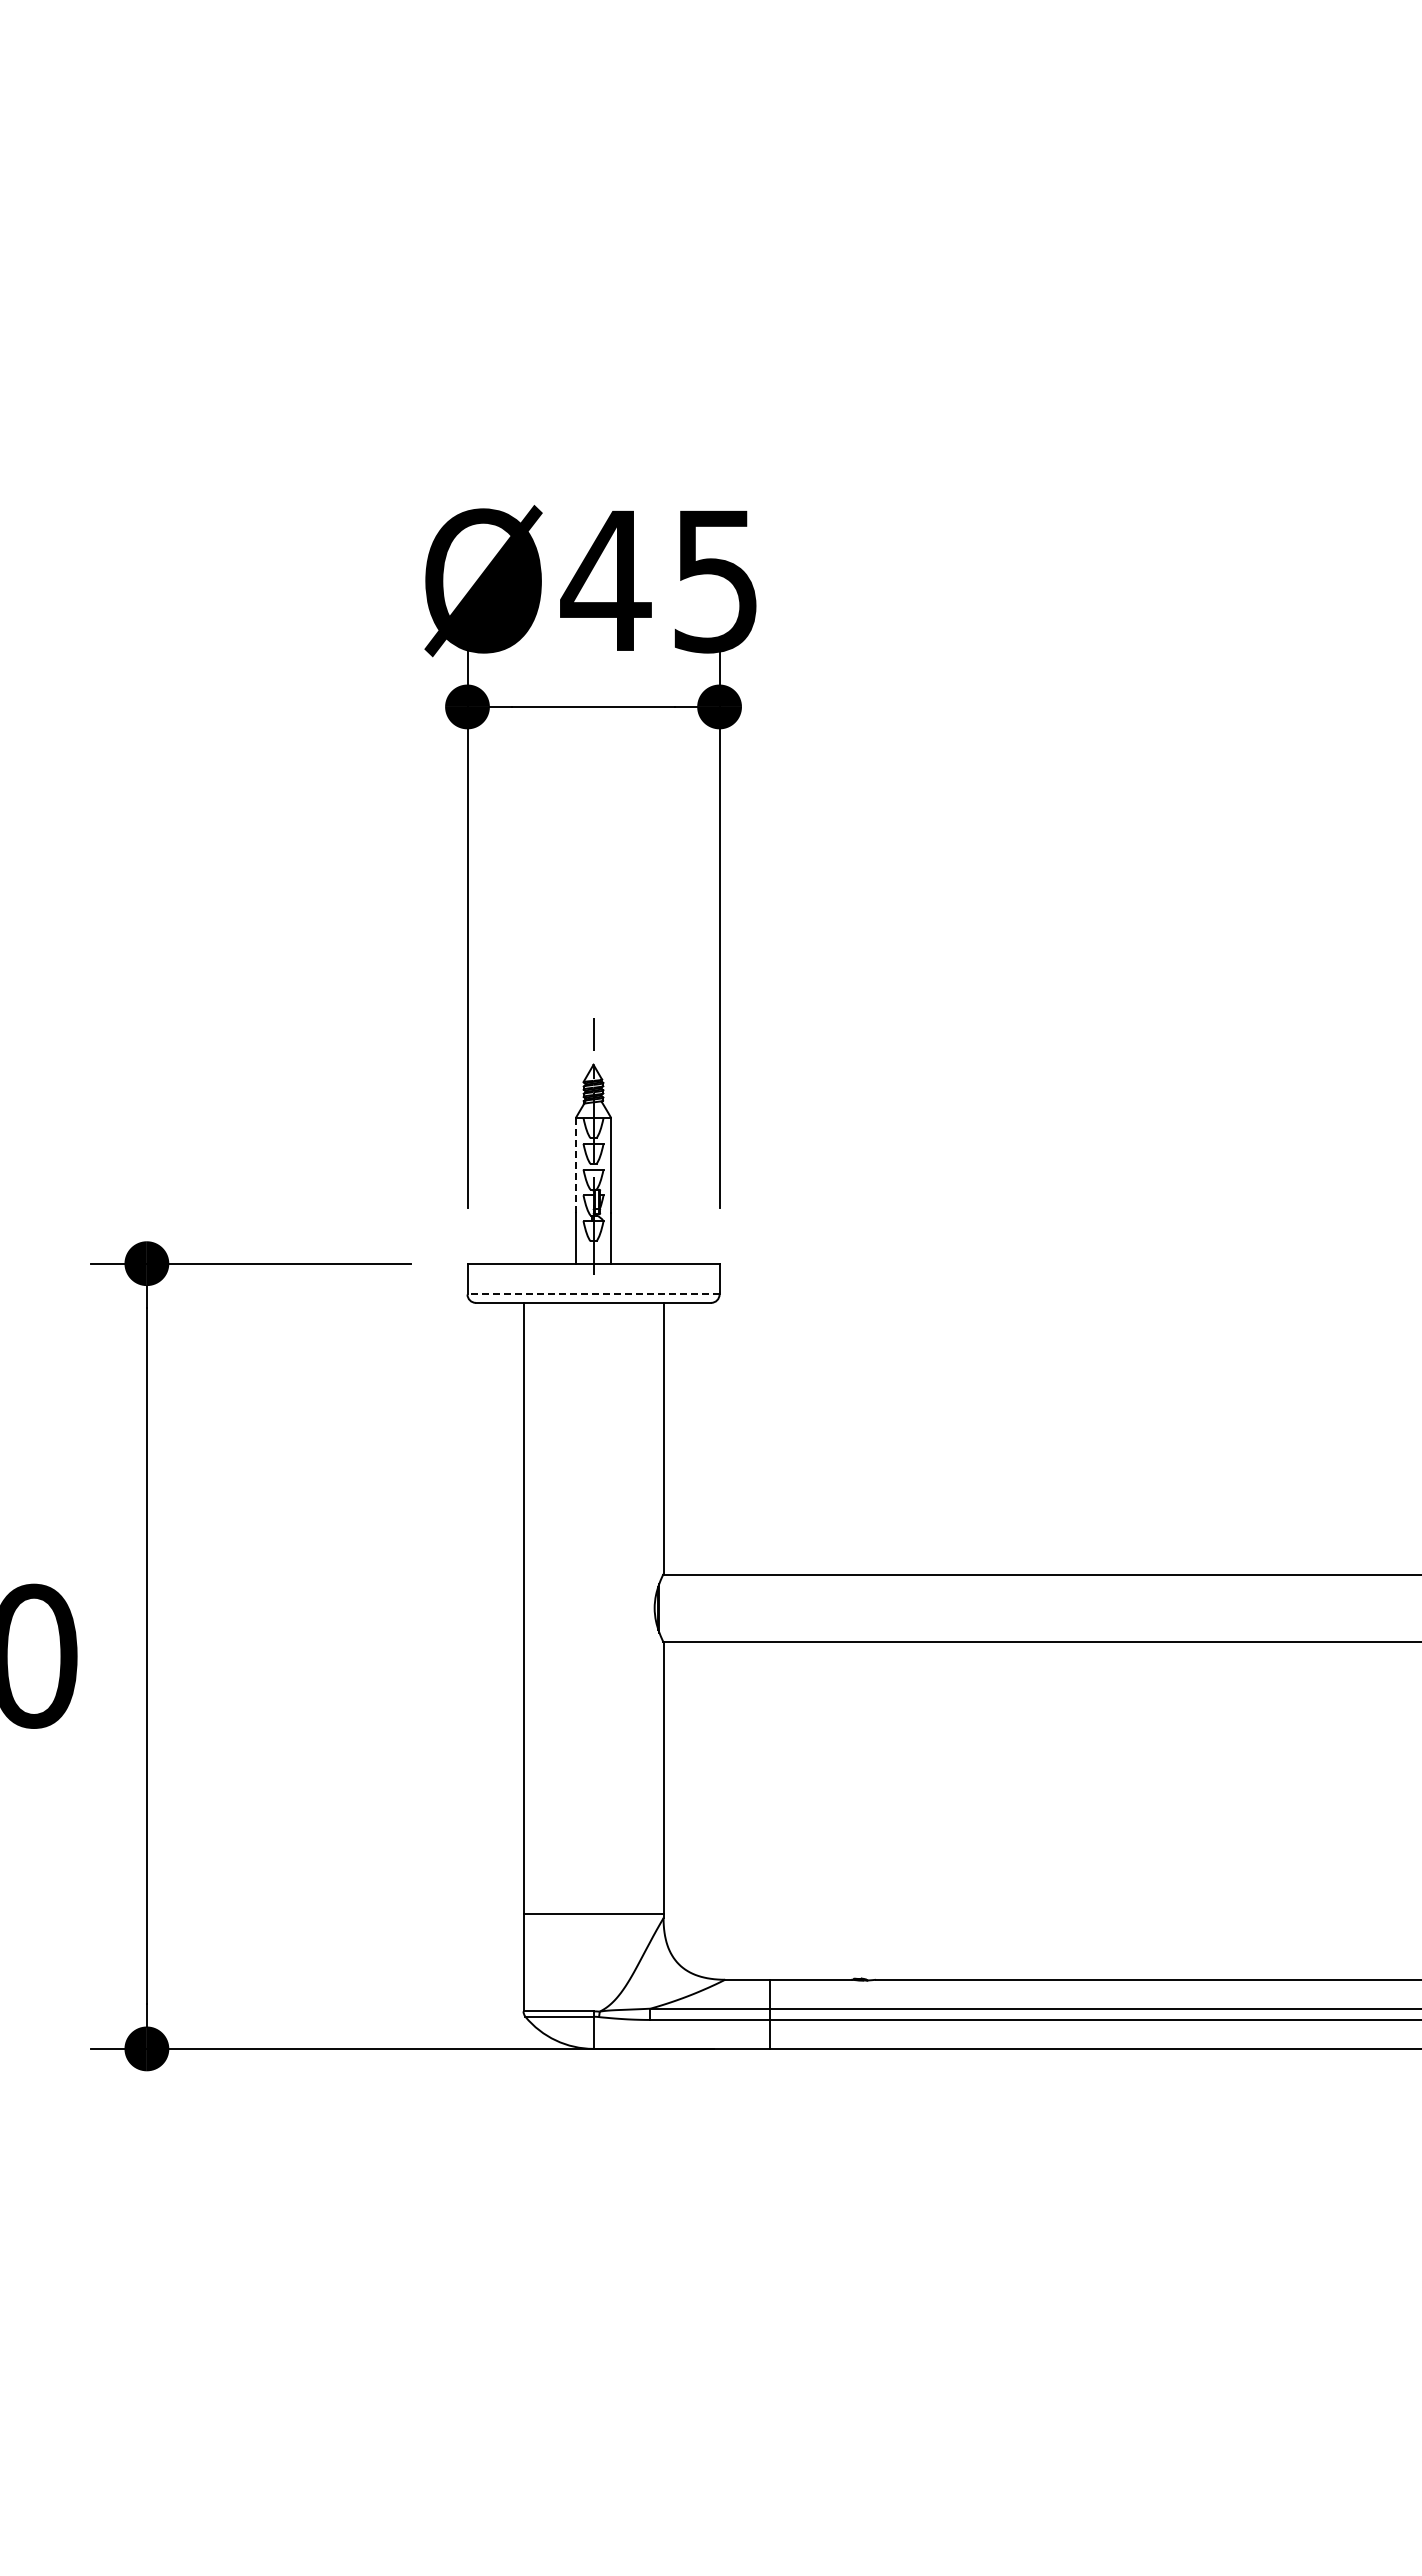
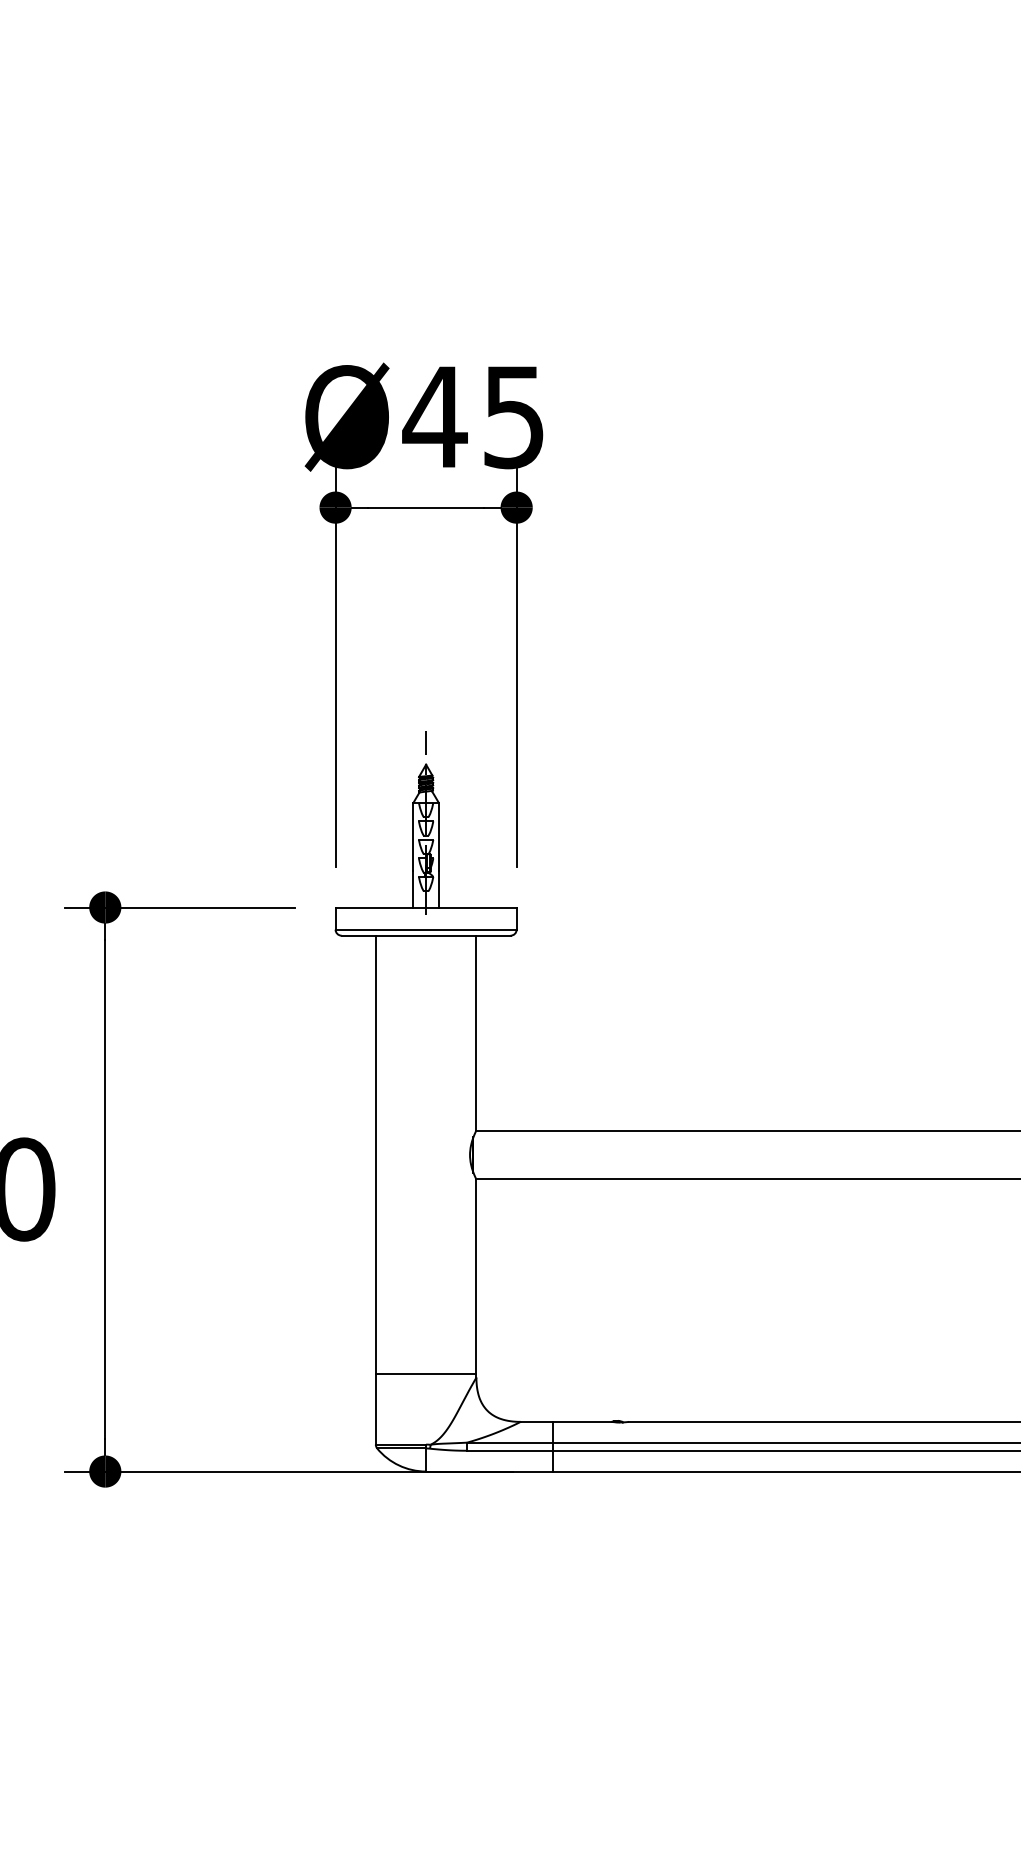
line: (575, 1165) -> (413, 837), dashed -> solid
line: (593, 1294) -> (426, 929), dashed -> solid

